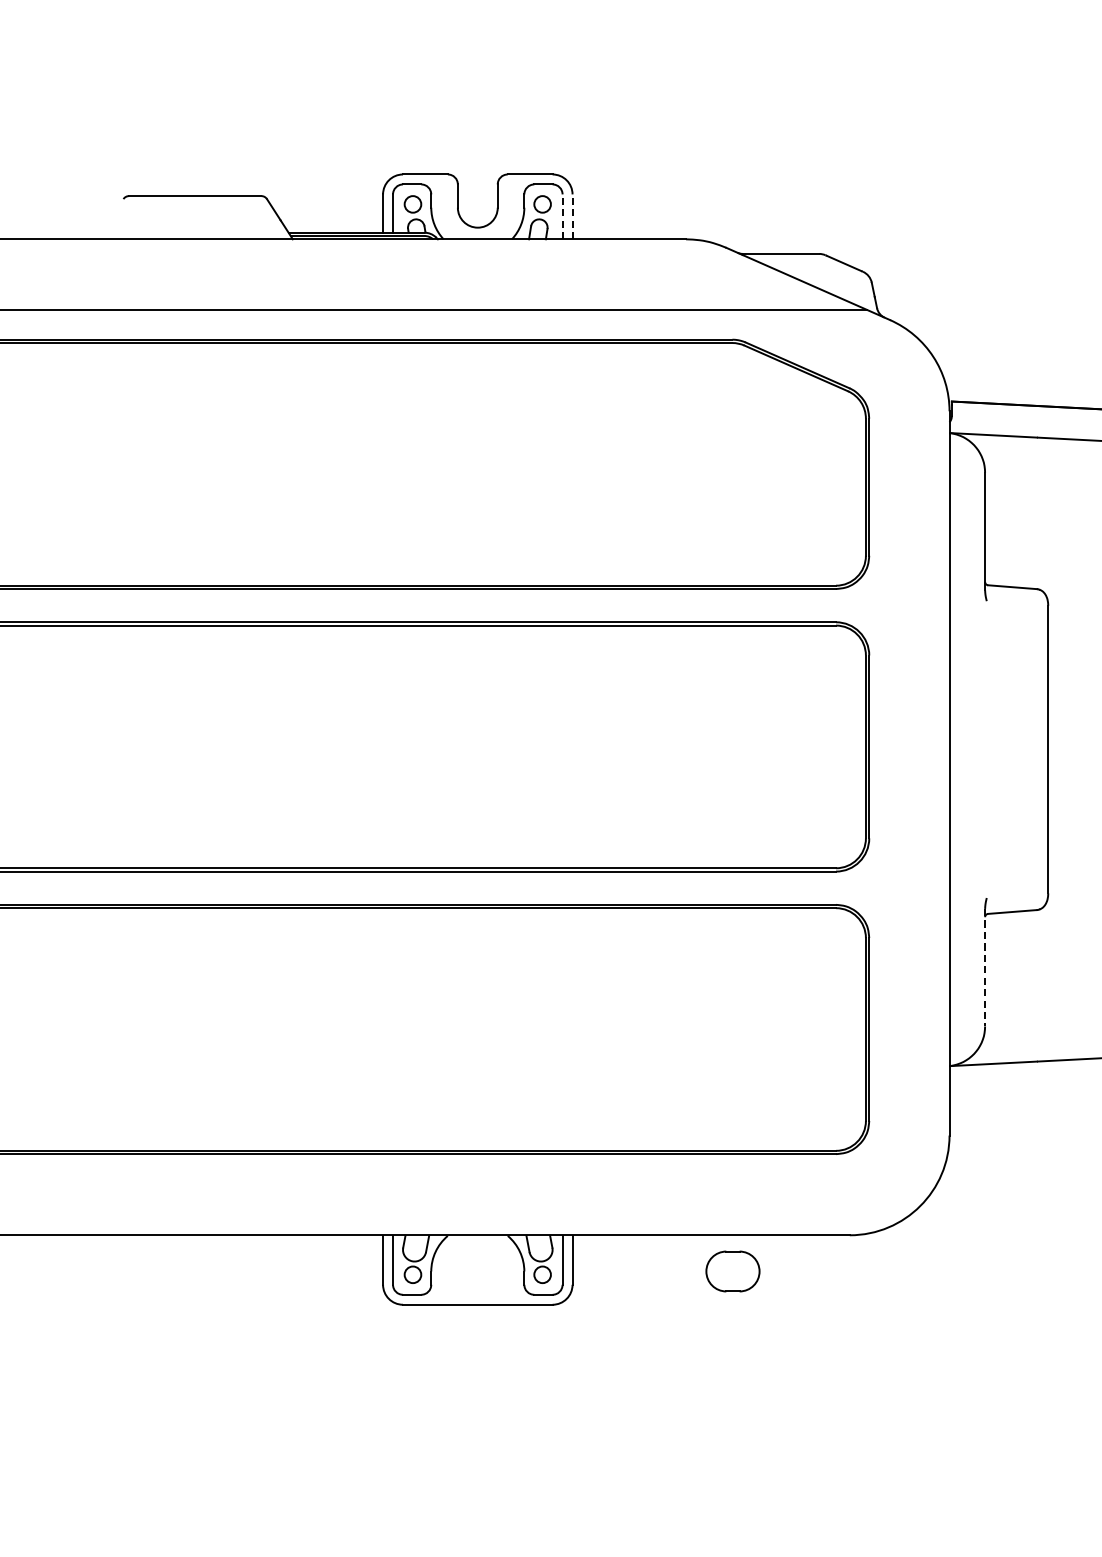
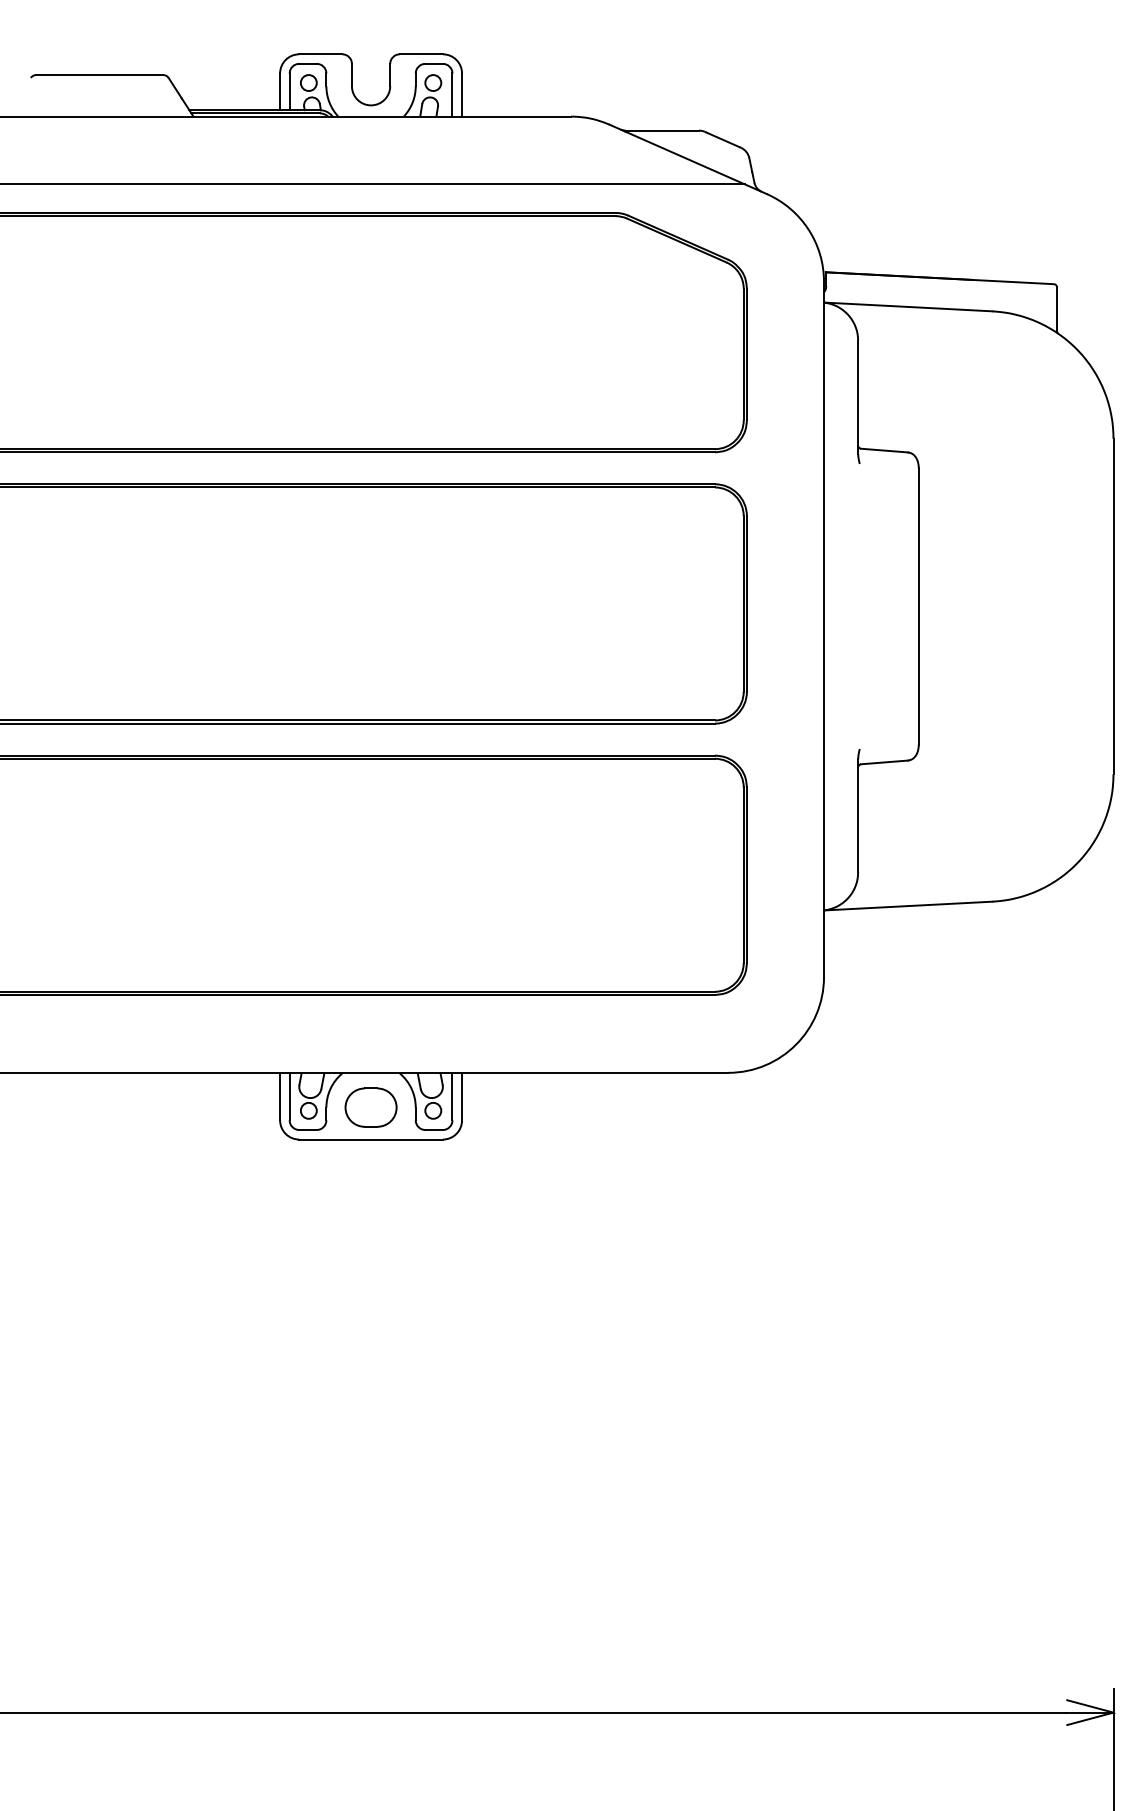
line: (562, 217) -> (452, 95), dashed -> solid
line: (573, 217) -> (462, 95), dashed -> solid
line: (985, 968) -> (858, 816), dashed -> solid
part: (732, 1271) -> (370, 1107), moved

